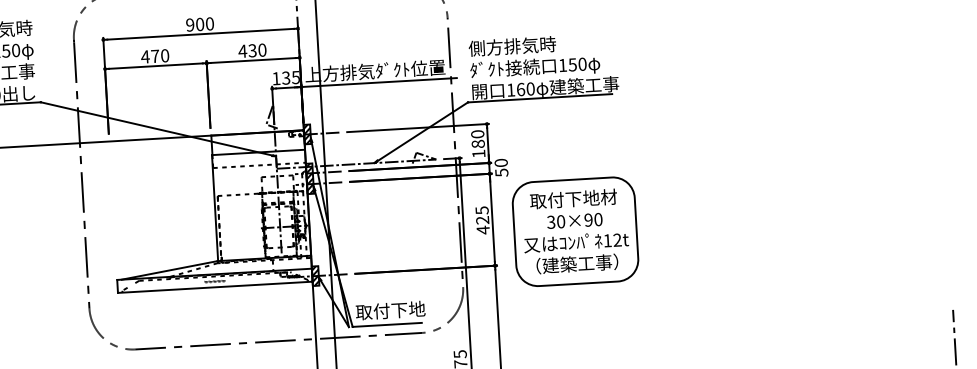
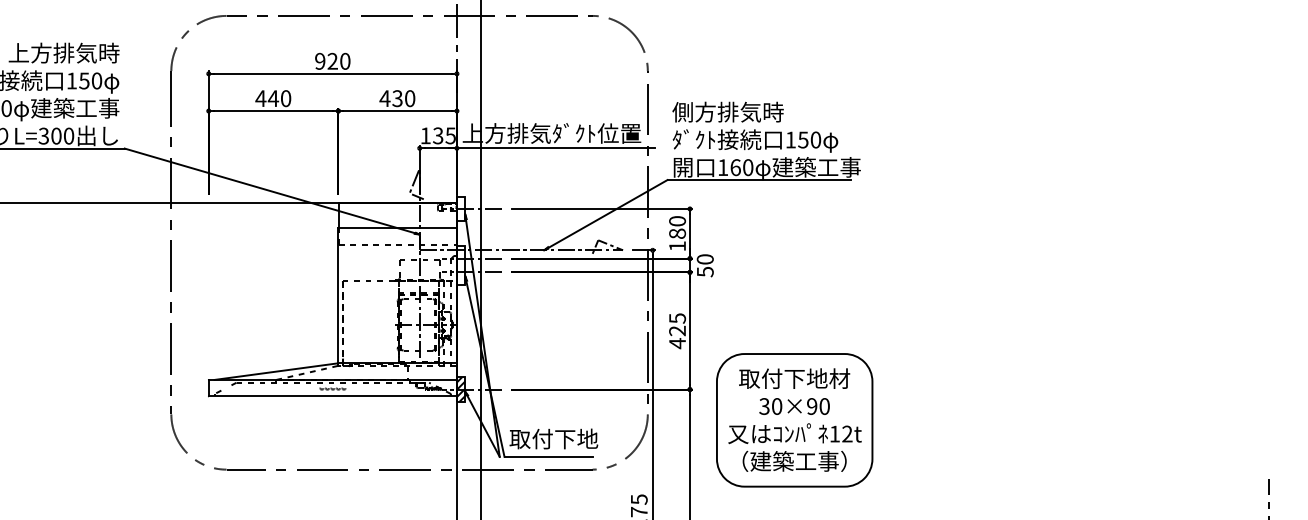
text: (199, 24) -> (332, 61), 900 -> 920
text: (155, 56) -> (273, 98), 470 -> 440
hatch: (306, 134) -> (460, 208), removed
hatch: (309, 178) -> (460, 265), removed
part: (575, 231) -> (794, 420), moved

